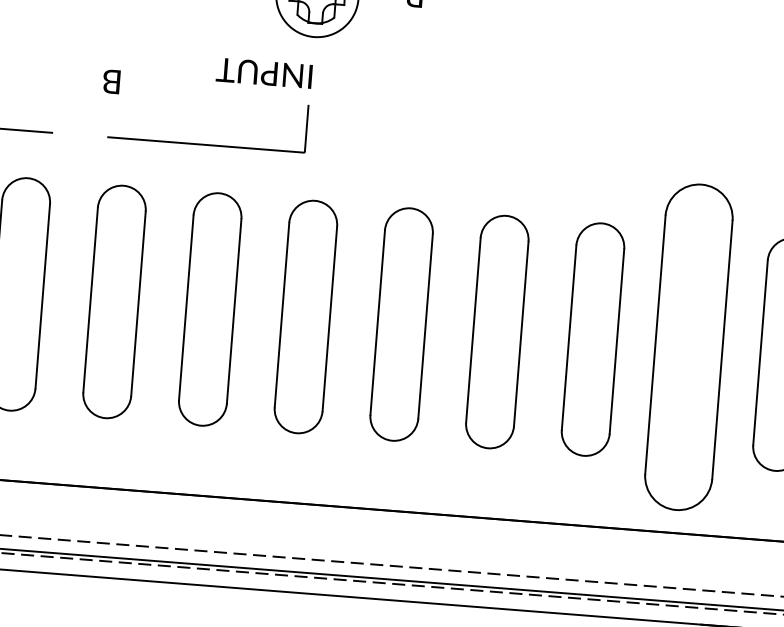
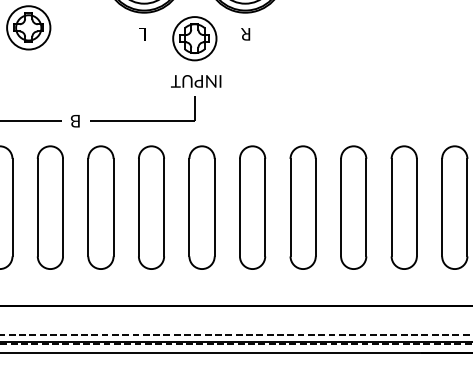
text: (264, 73) -> (196, 81), moved
text: (111, 82) -> (75, 121), moved
part: (687, 346) -> (403, 207), size x0.71

